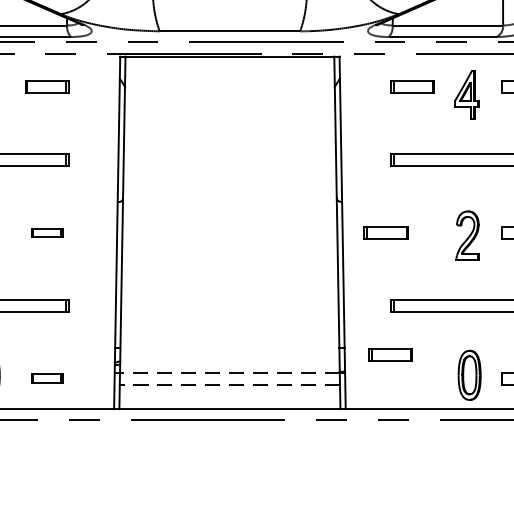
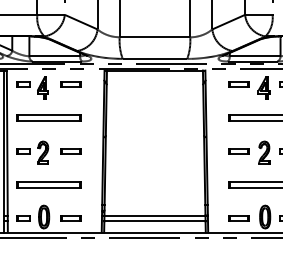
part: (46, 232) -> (70, 151), size x1.43
part: (385, 232) -> (238, 151), moved
part: (389, 354) -> (238, 218), moved
line: (228, 371) -> (154, 215), dashed -> solid
part: (46, 378) -> (70, 218), size x1.43
line: (228, 385) -> (154, 221), dashed -> solid

